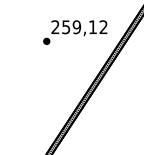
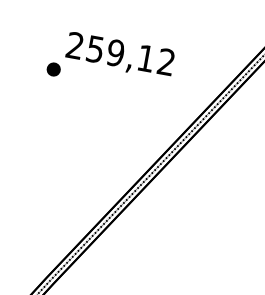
text: (75, 32) -> (111, 62), moved

